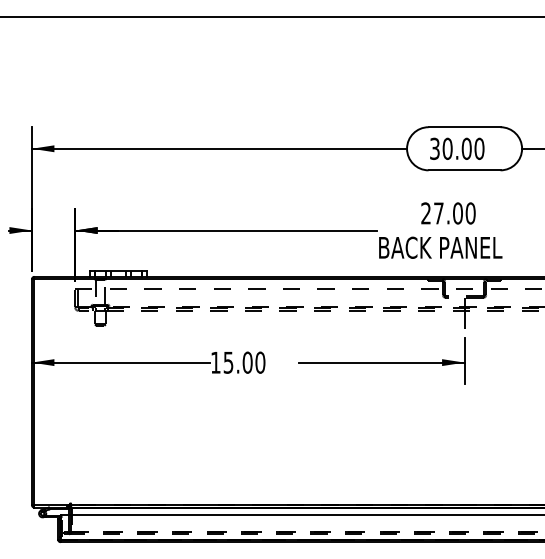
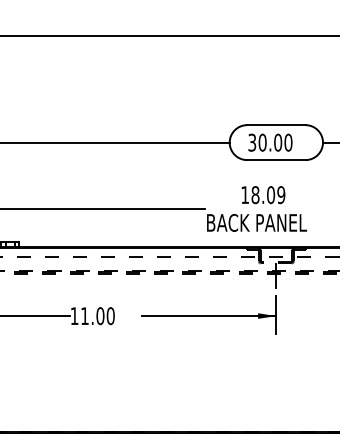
text: (448, 213) -> (263, 195), 27.00 -> 18.09
text: (228, 362) -> (84, 315), 15.00 -> 11.00

